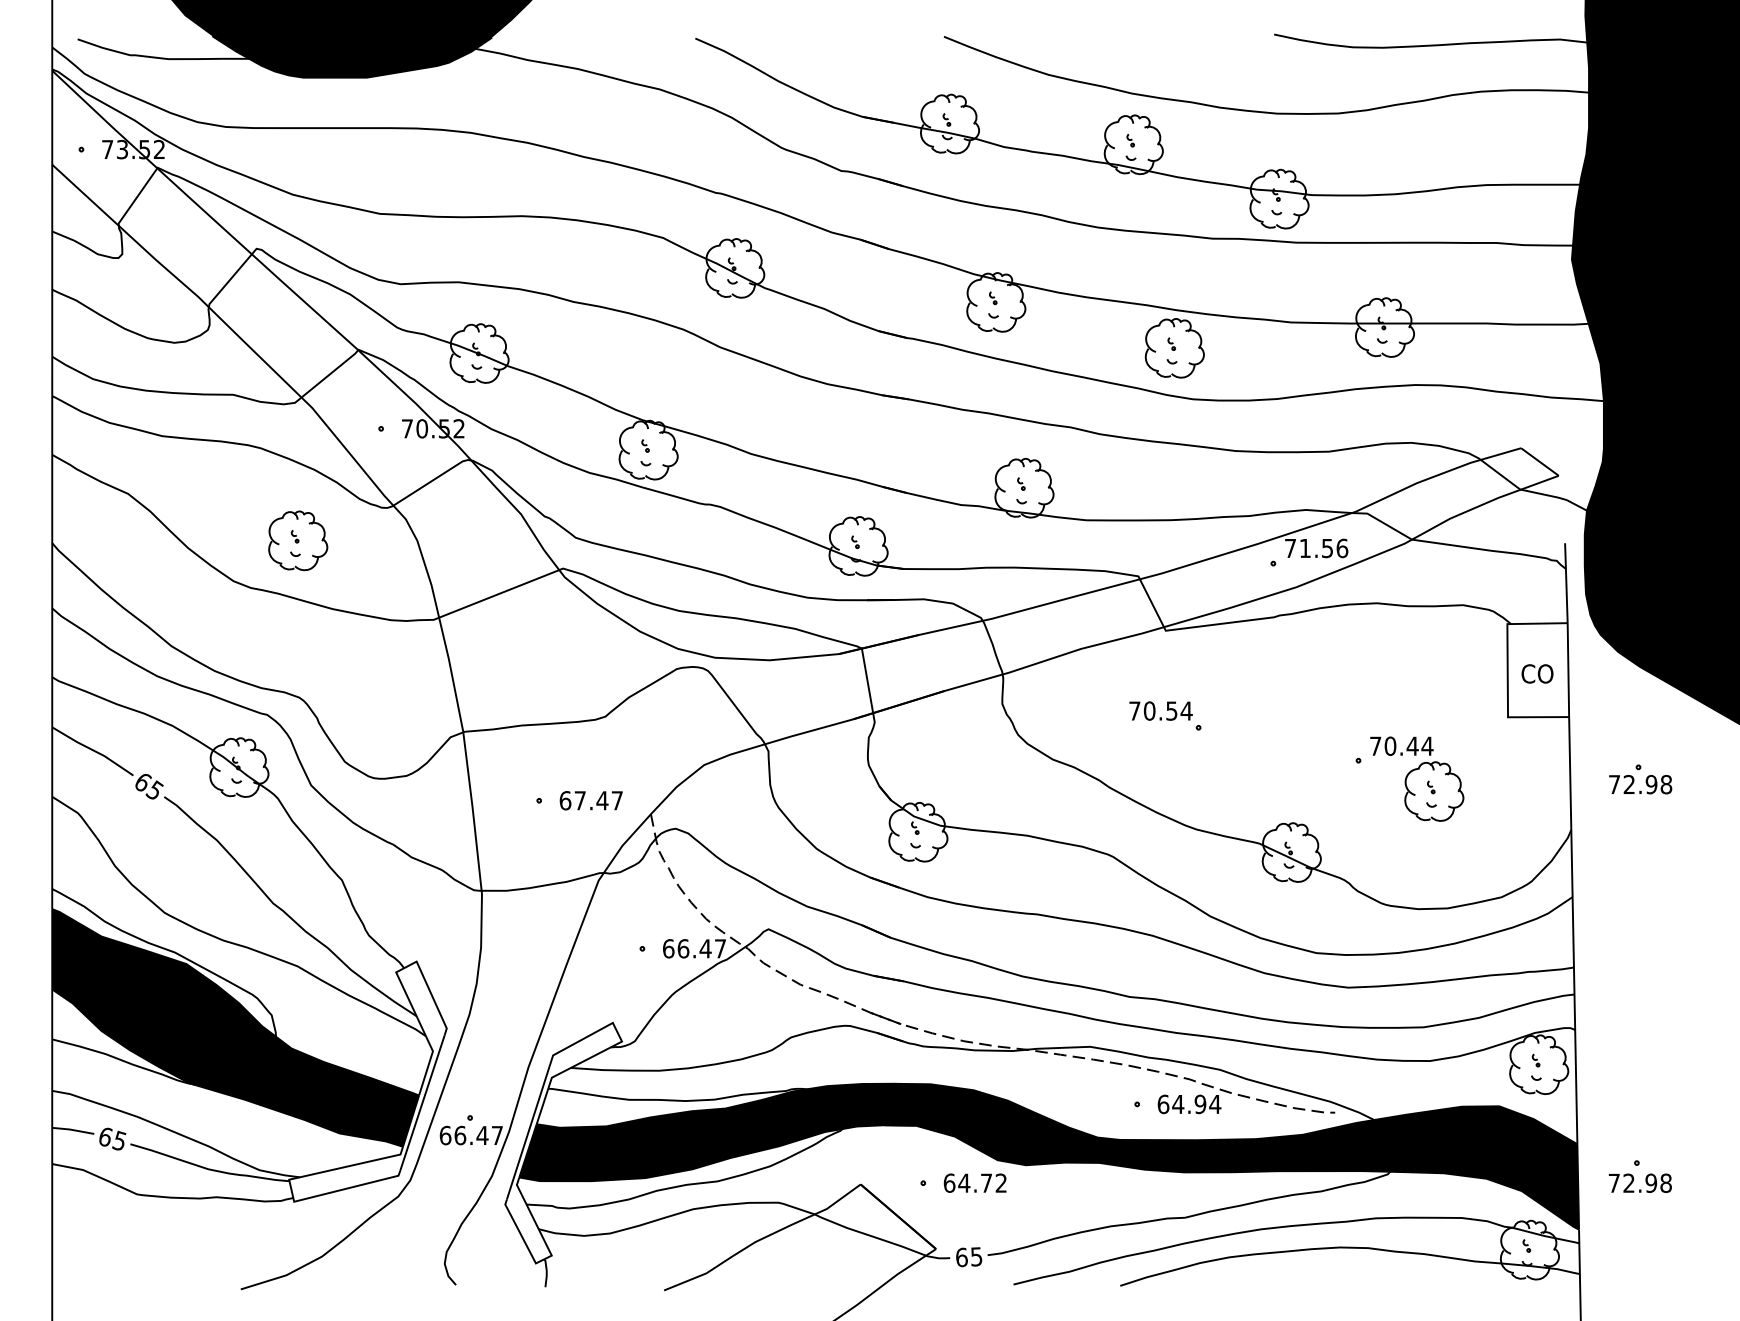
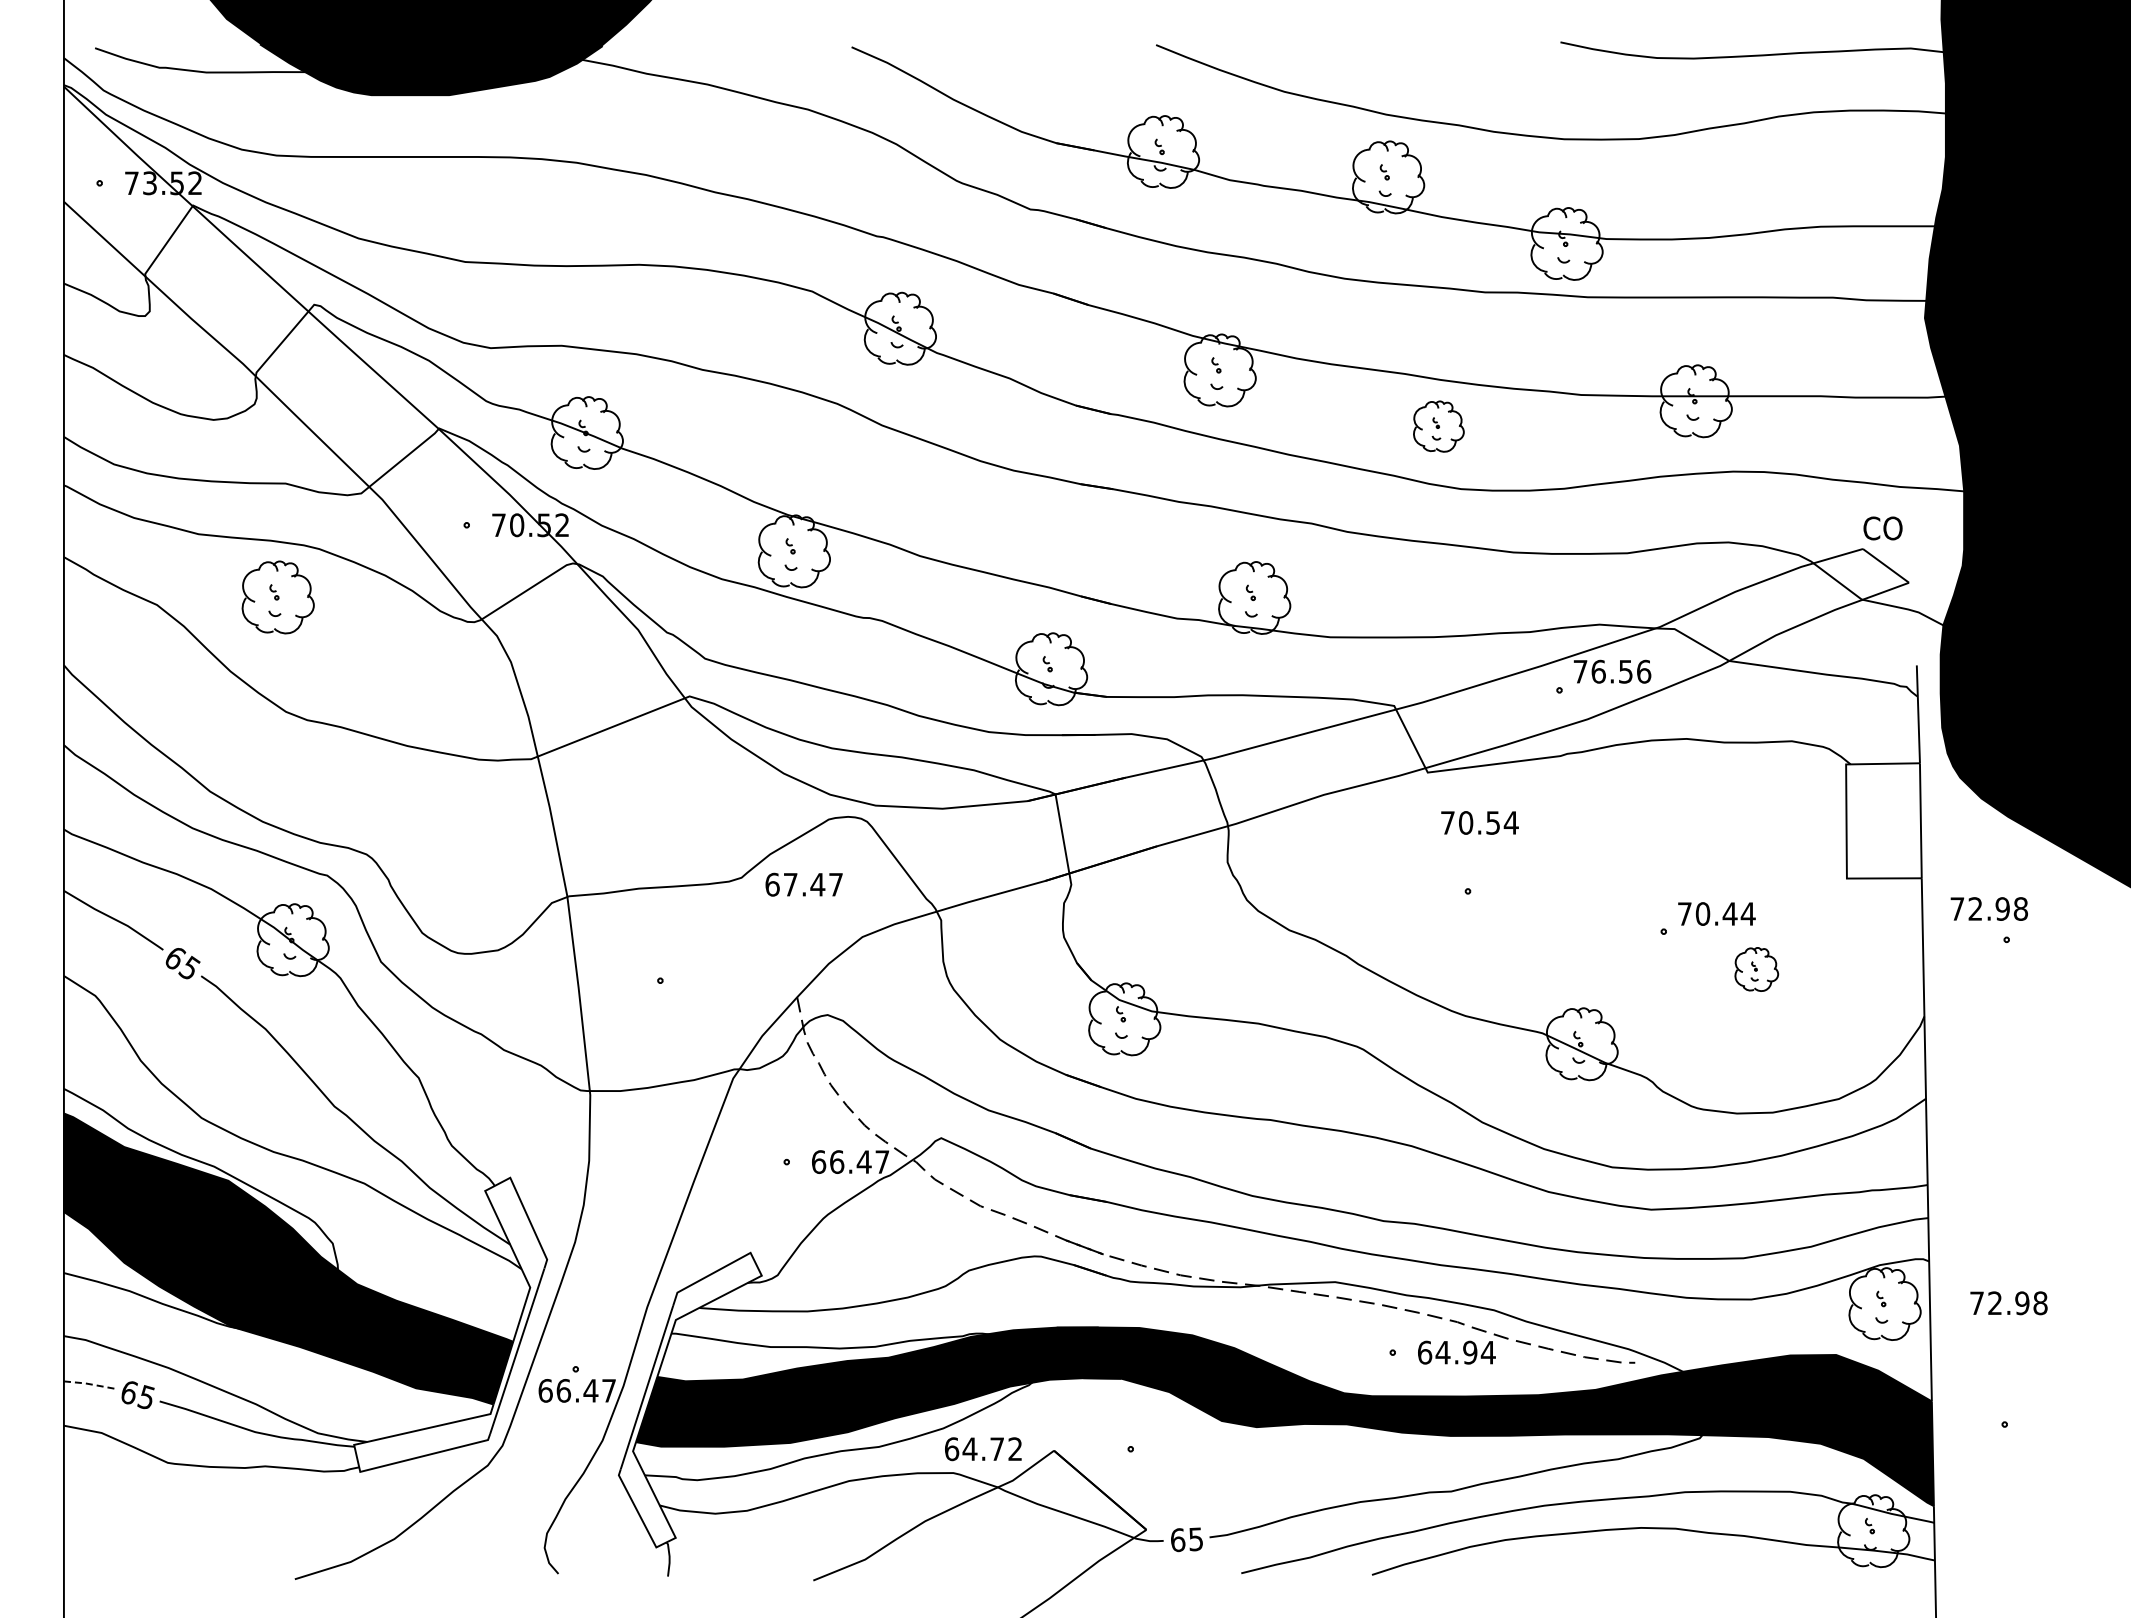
part: (1174, 348) -> (1438, 426), size x0.7
part: (297, 540) -> (277, 597), moved
text: (1305, 548) -> (1598, 671), 71.56 -> 76.56
text: (1537, 673) -> (1882, 528), moved
text: (1160, 710) -> (1479, 822), moved
text: (1639, 784) -> (1988, 908), moved
part: (1434, 791) -> (1756, 969), size x0.6
text: (590, 800) -> (803, 884), moved
line: (73, 1130) -> (89, 1384), solid -> dashed
text: (975, 1183) -> (983, 1449), moved
text: (1639, 1183) -> (2008, 1303), moved

